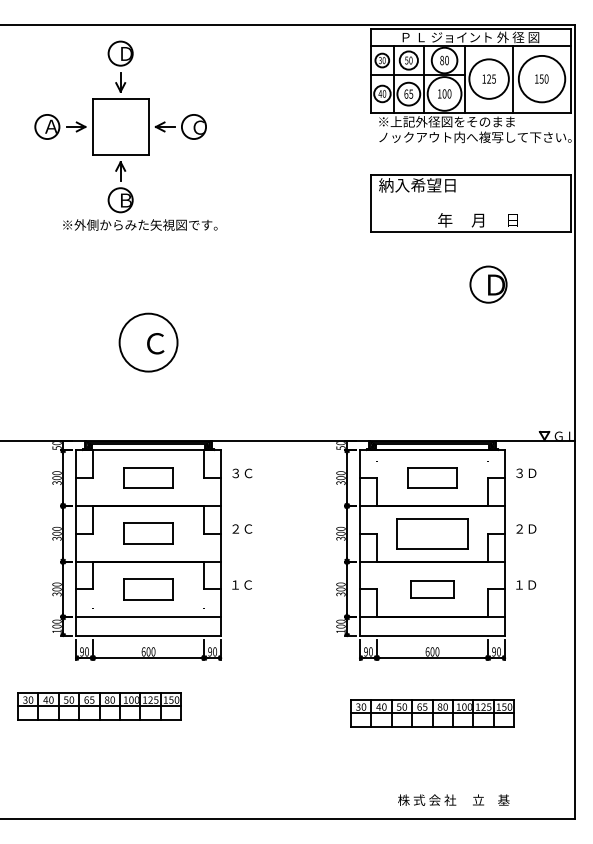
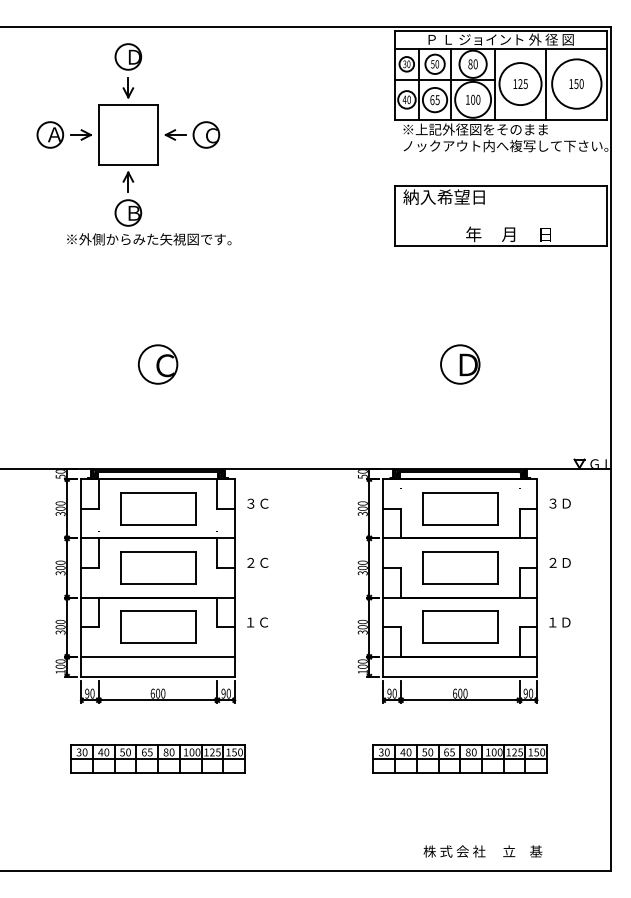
part: (488, 284) -> (460, 364), moved
circle: (148, 342) -> (157, 364), size x0.62
part: (148, 477) -> (157, 508), size x1.43
part: (432, 477) -> (460, 508), size x1.43
part: (148, 533) -> (157, 567), size x1.43
part: (148, 589) -> (157, 627), size x1.43
part: (432, 589) -> (460, 627), size x1.67
part: (99, 706) -> (157, 759), moved

